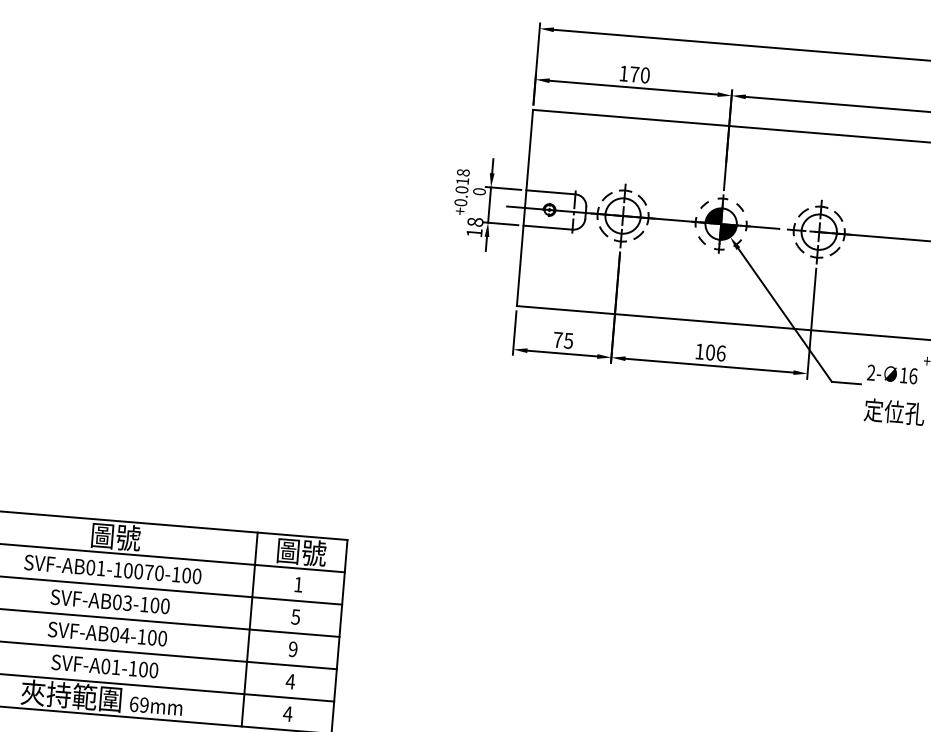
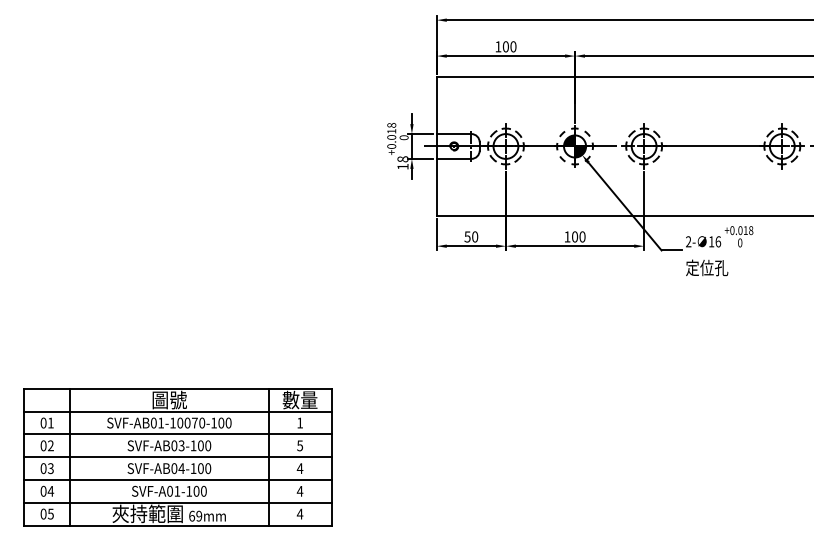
text: (634, 74) -> (505, 46), 170 -> 100
text: (563, 339) -> (471, 236), 75 -> 50
text: (721, 352) -> (582, 236), 106 -> 100
text: (300, 551) -> (299, 399), 圖號 -> 數量
text: (292, 649) -> (299, 468), 9 -> 4

